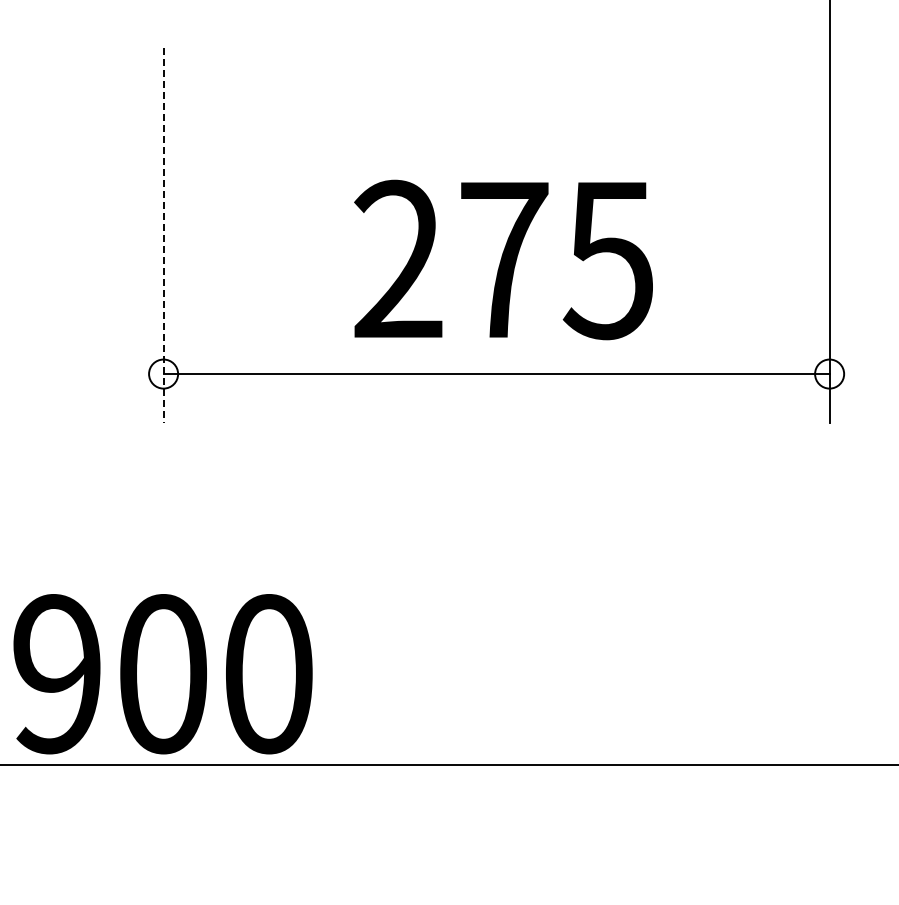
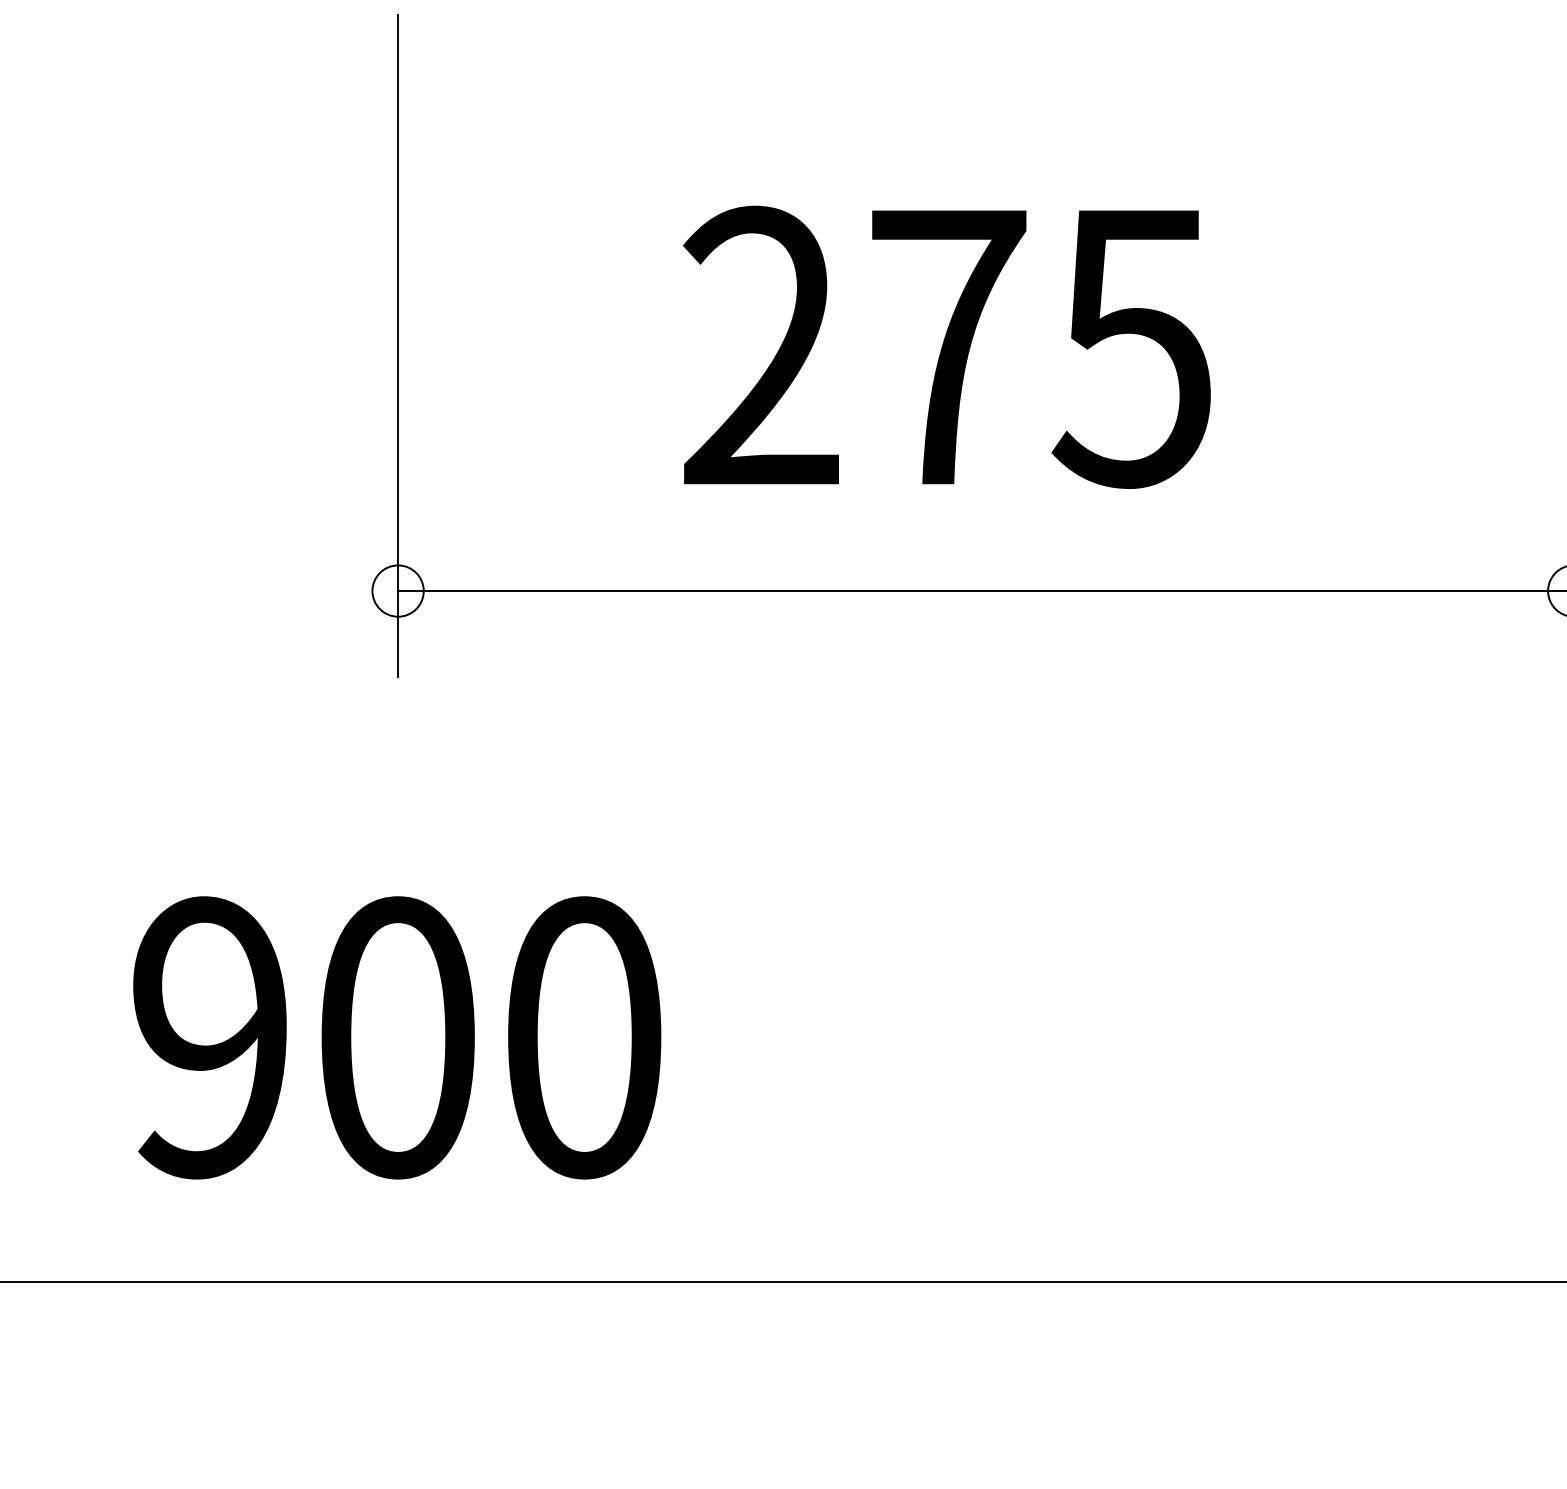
line: (163, 235) -> (397, 346), dashed -> solid
text: (503, 259) -> (946, 346), moved
text: (162, 674) -> (396, 1038), moved

